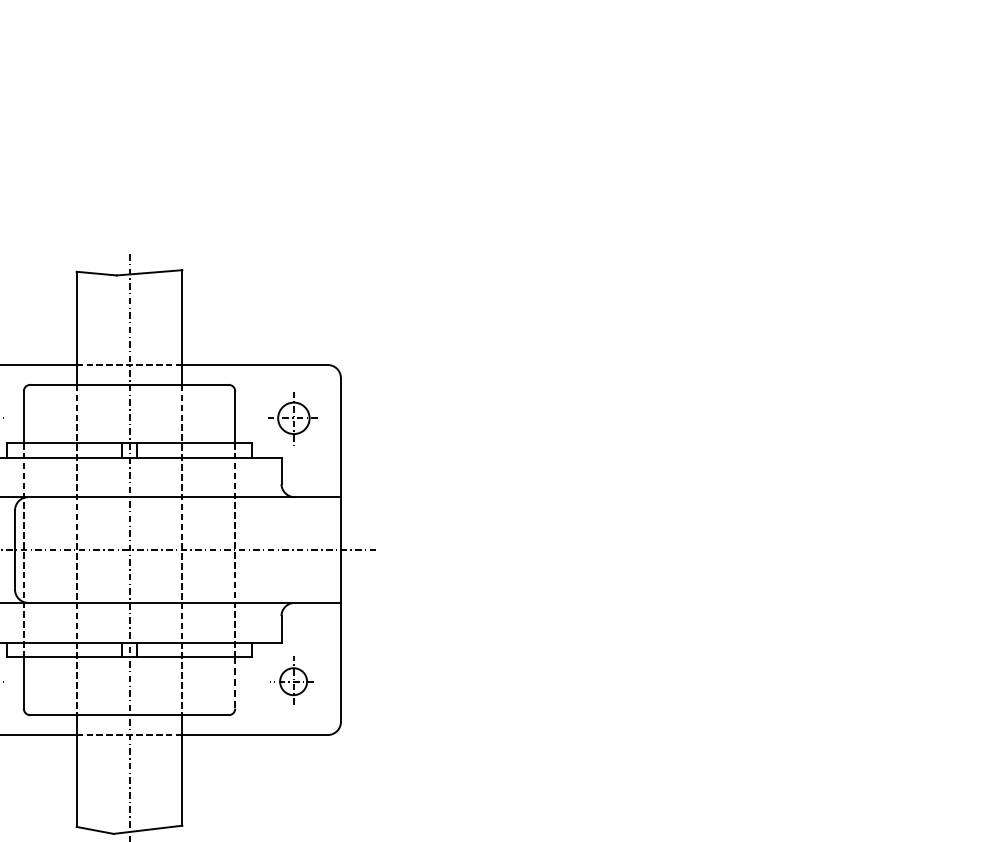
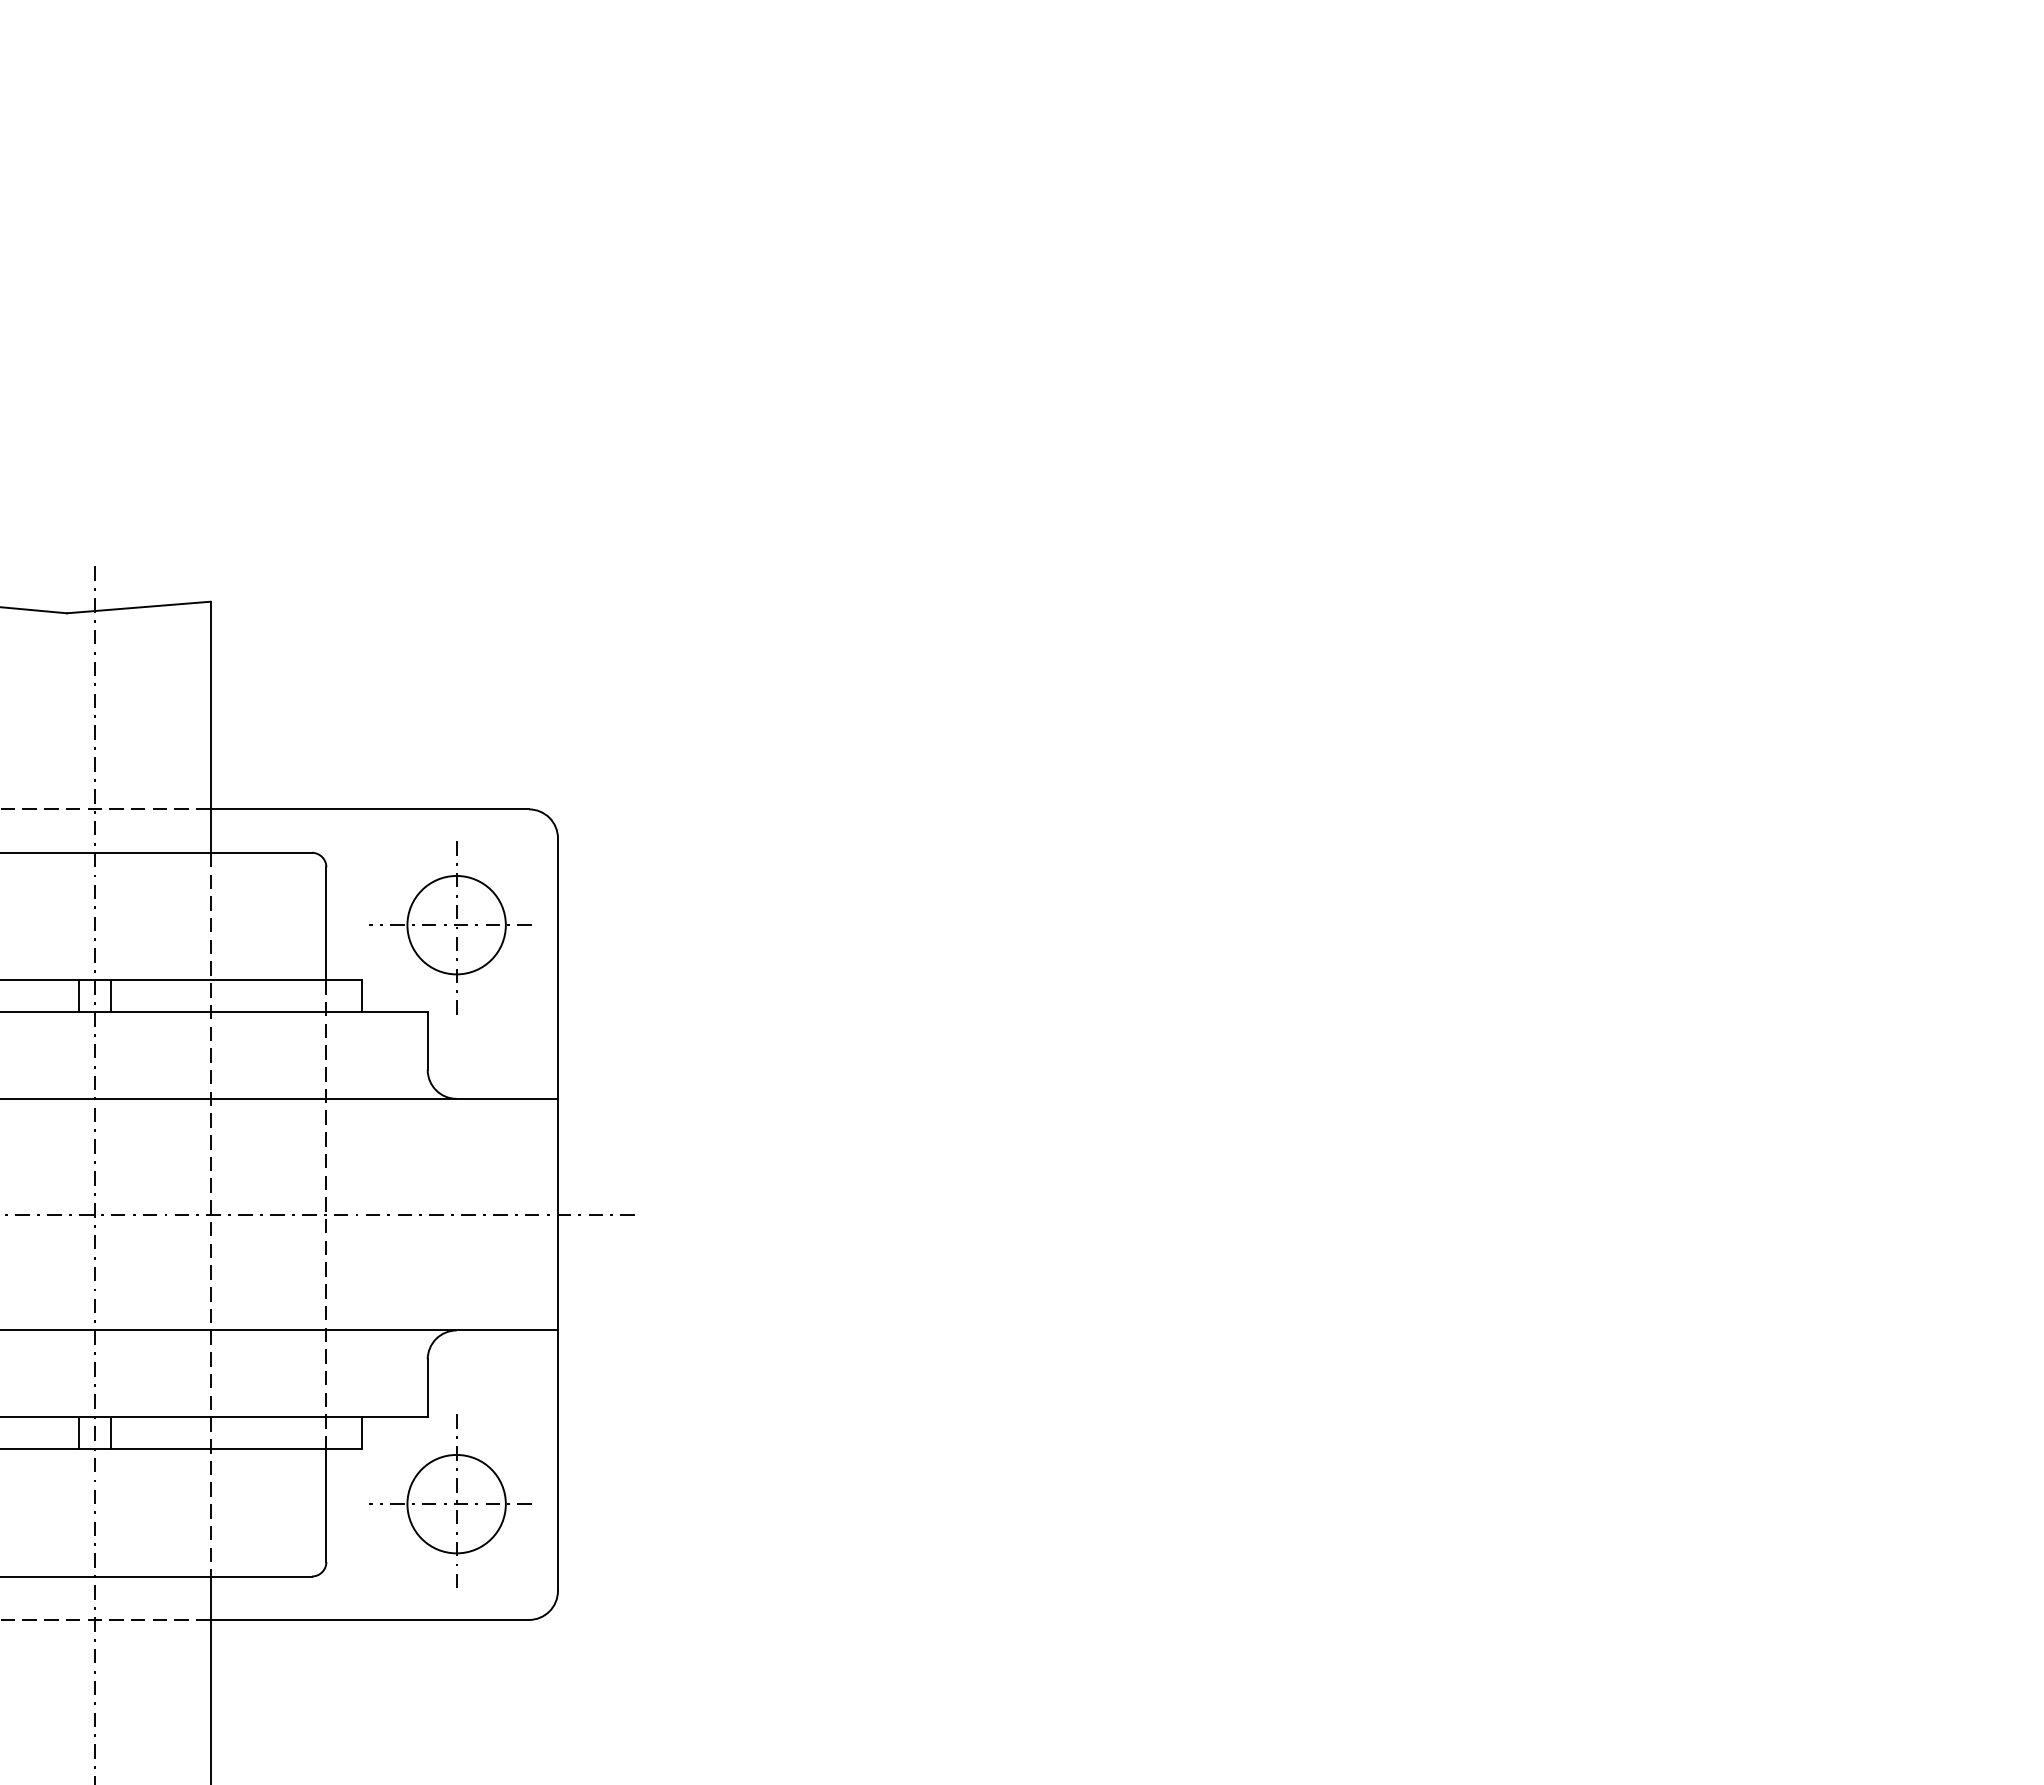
part: (291, 419) -> (449, 928), size x1.43
part: (291, 680) -> (449, 1500), size x1.67
line: (235, 682) -> (326, 1504), dashed -> solid

